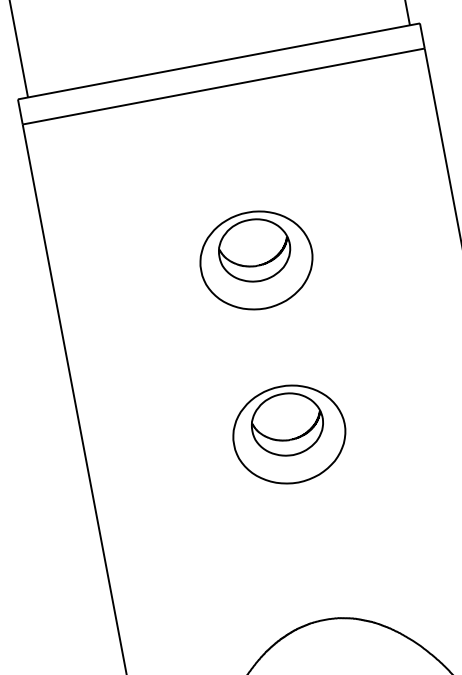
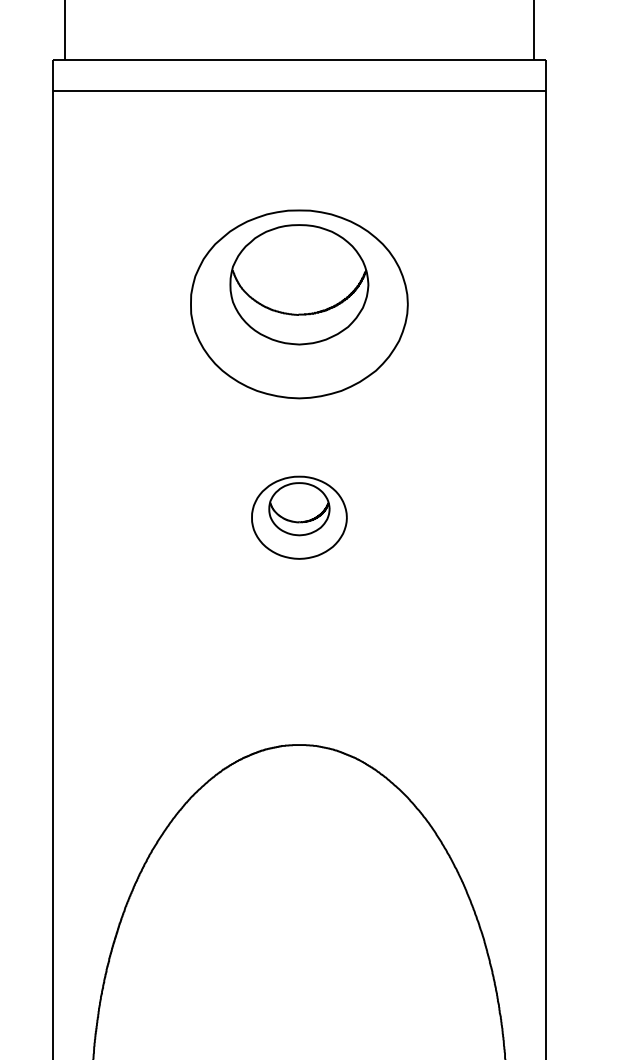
part: (256, 259) -> (299, 303), size x1.6
part: (289, 434) -> (299, 517), size x0.7

